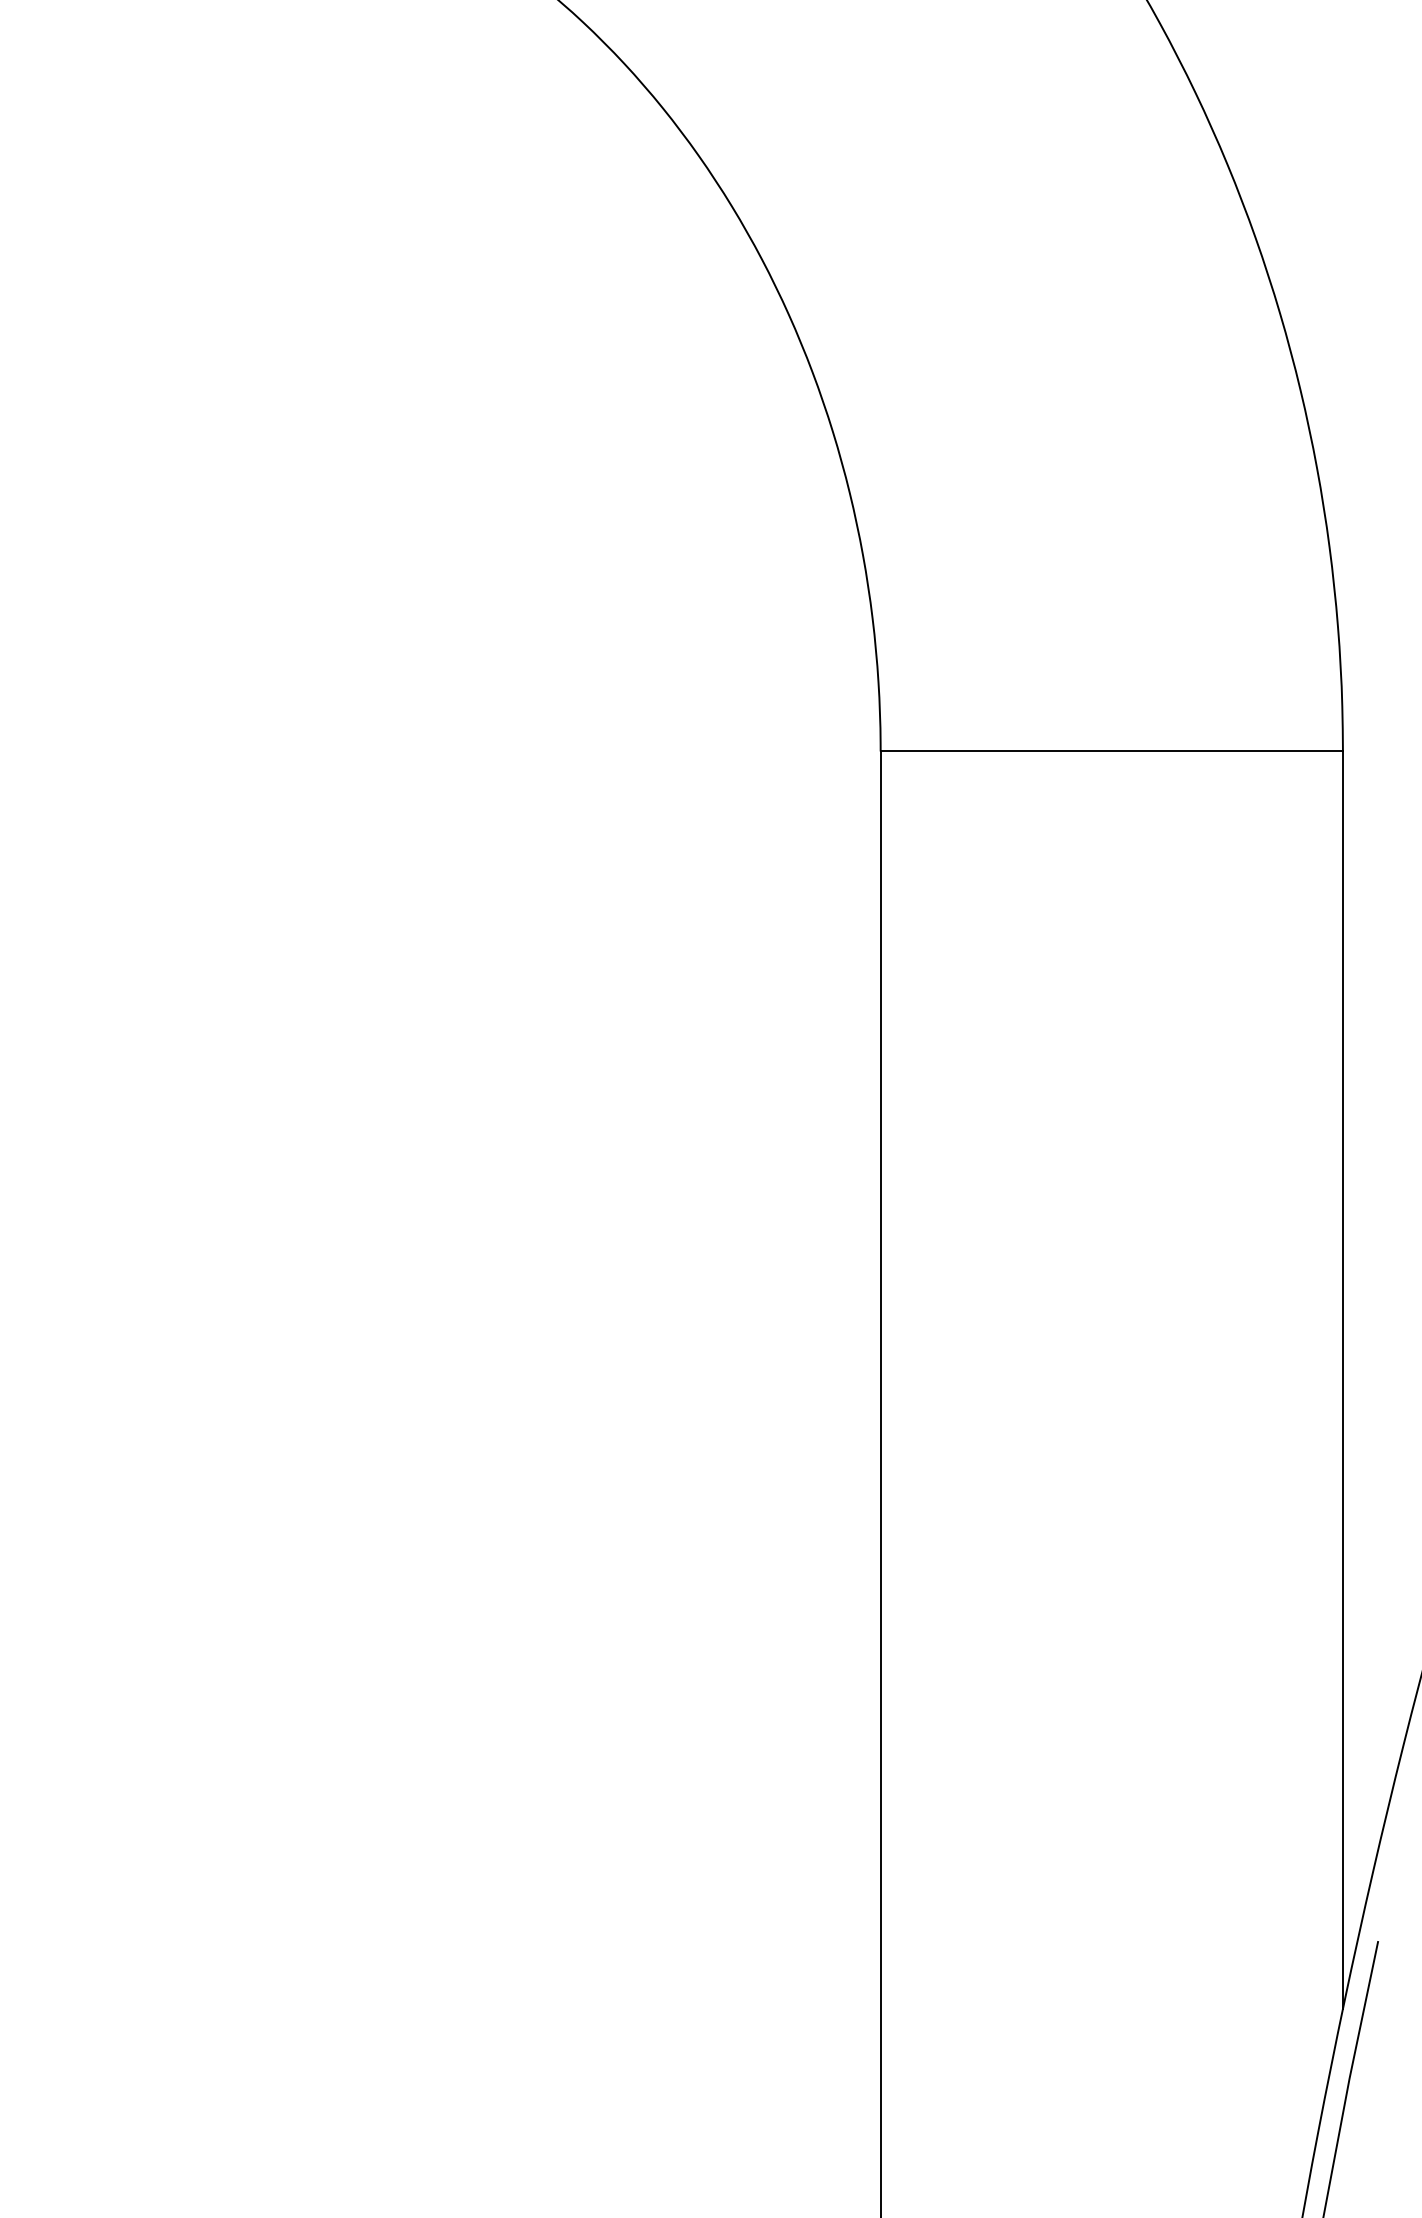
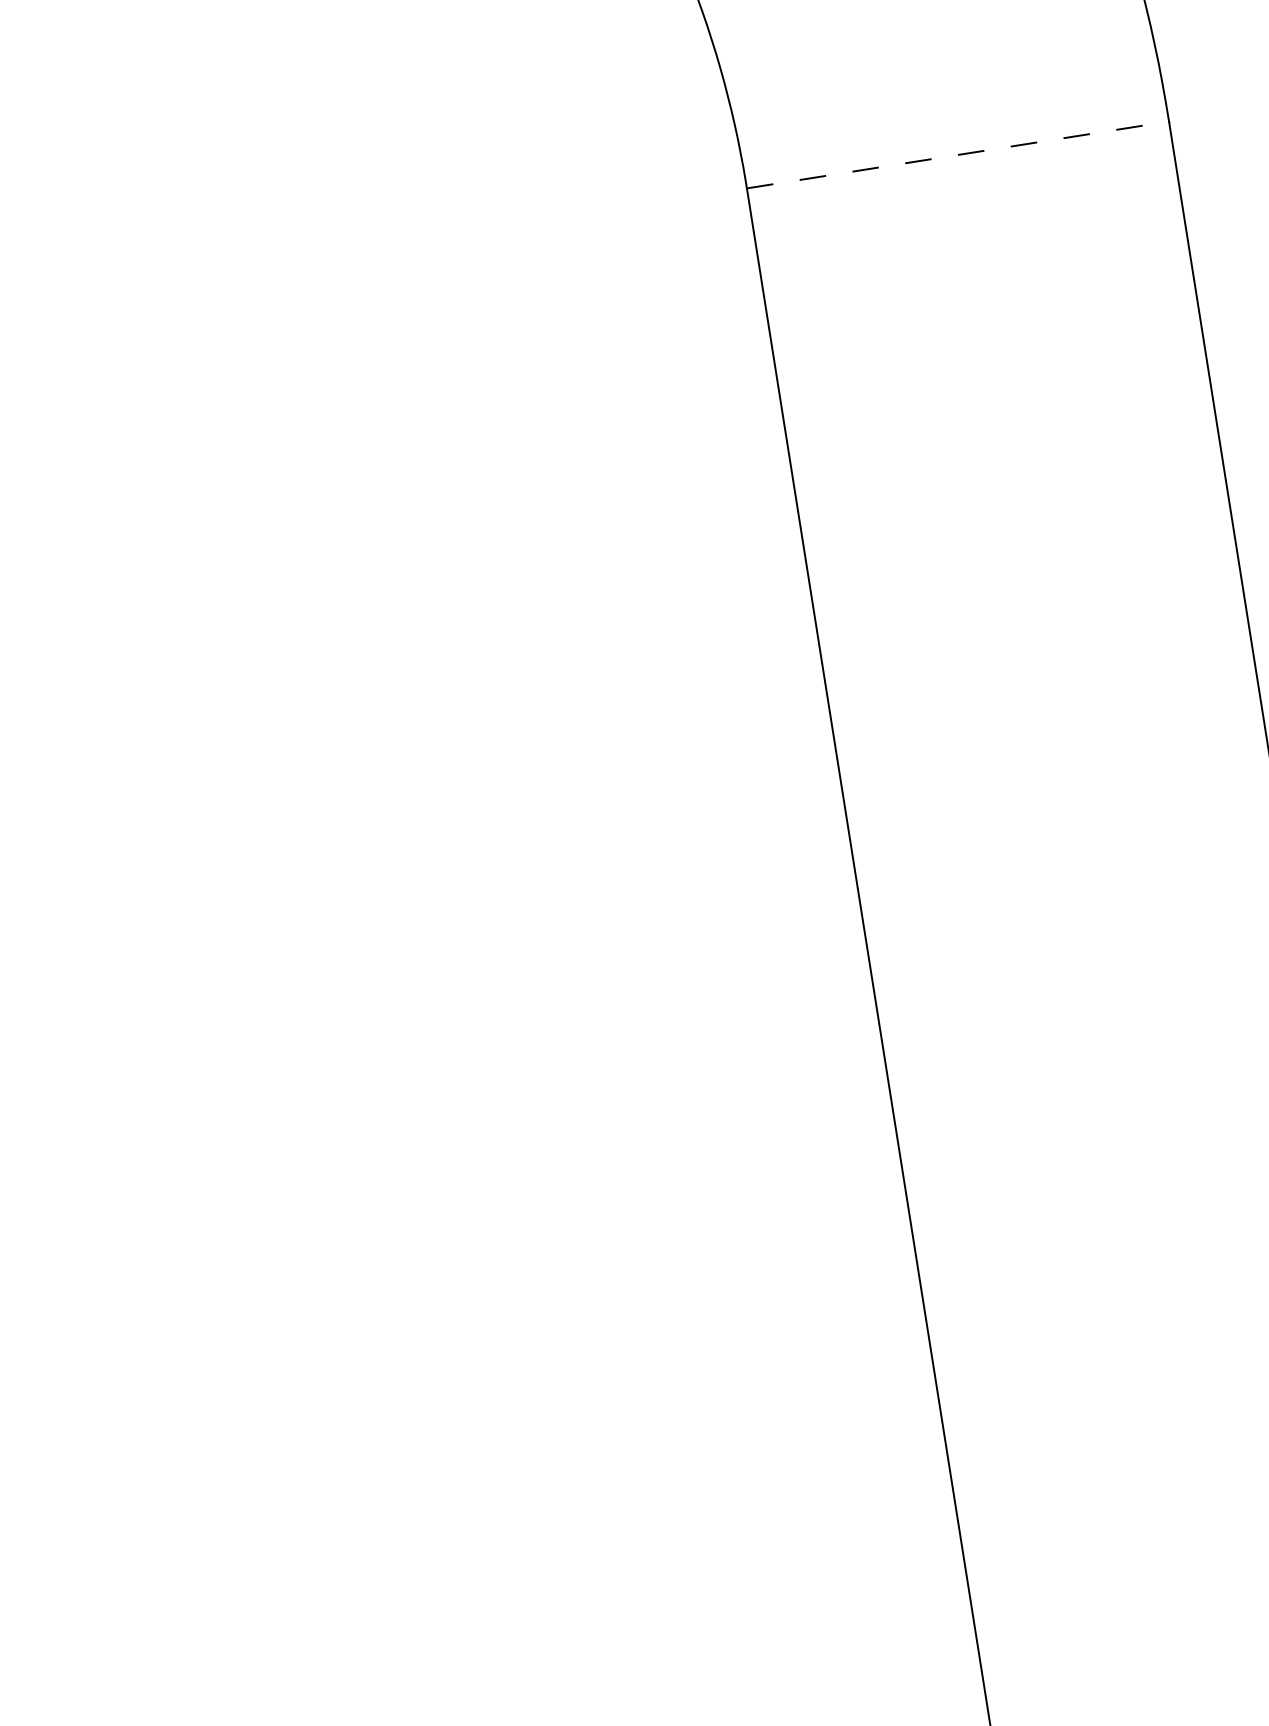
line: (1112, 751) -> (958, 154), solid -> dashed

